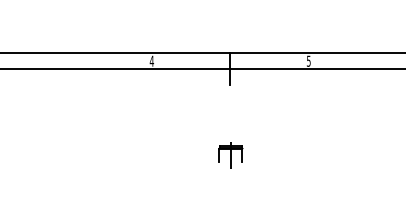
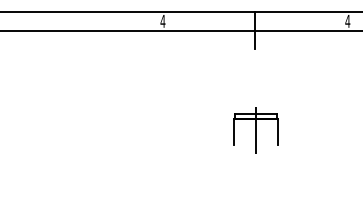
text: (308, 60) -> (347, 20), 5 -> 4
part: (230, 155) -> (255, 132), size x1.6

